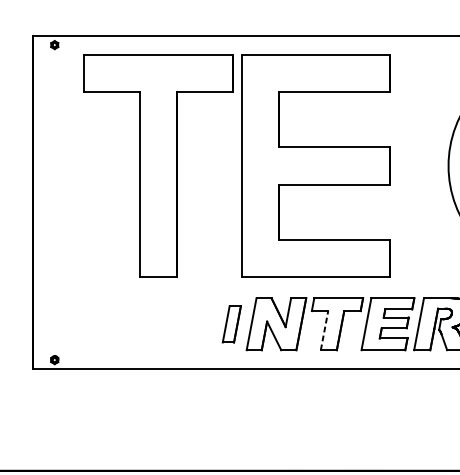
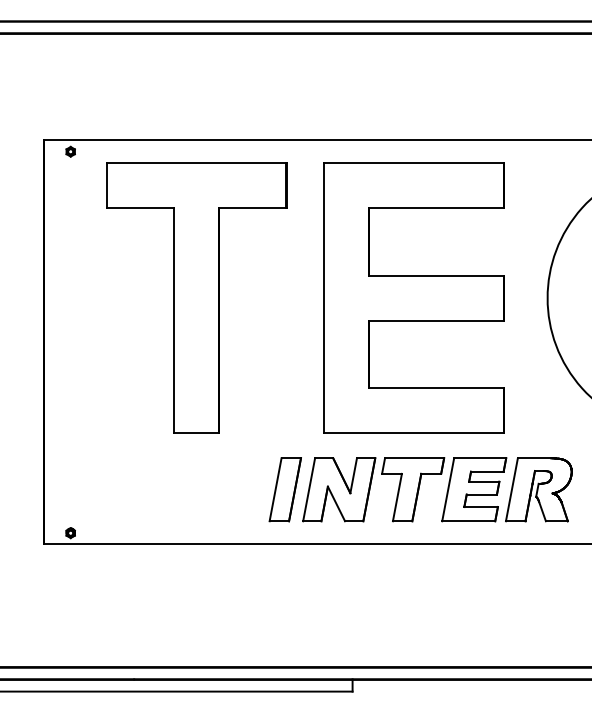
part: (315, 165) -> (413, 297), moved
part: (231, 323) -> (284, 489), size x1.43
line: (324, 330) -> (397, 497), dashed -> solid

